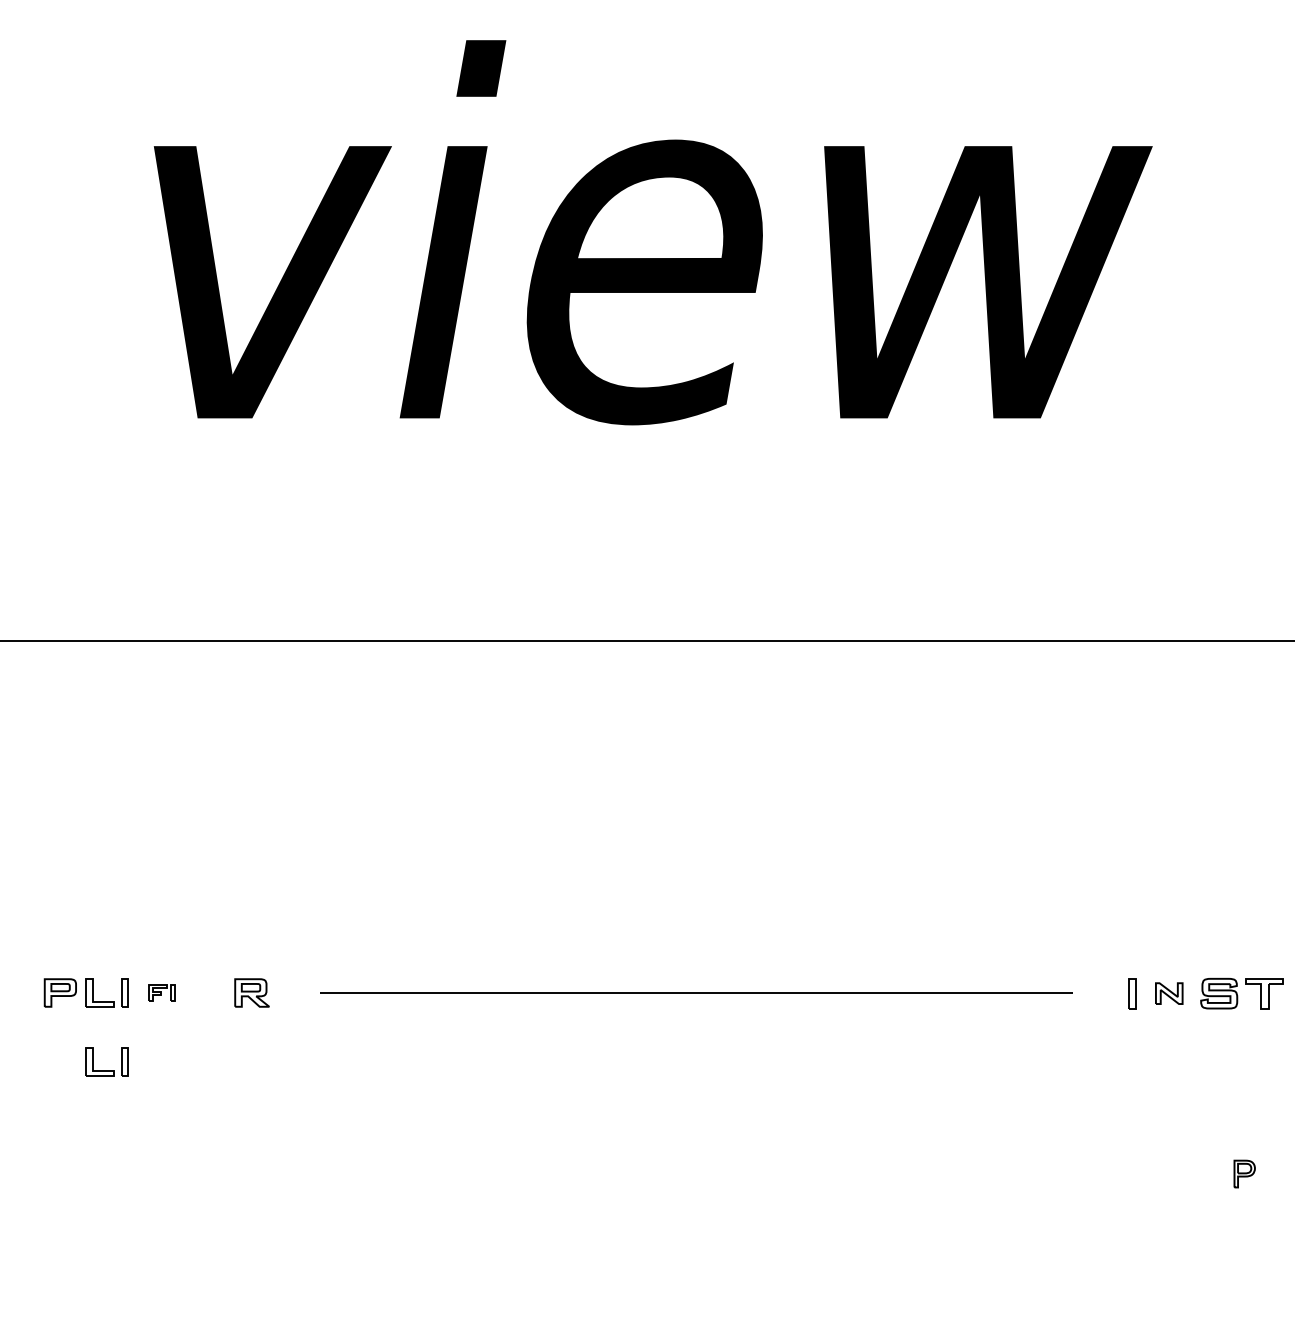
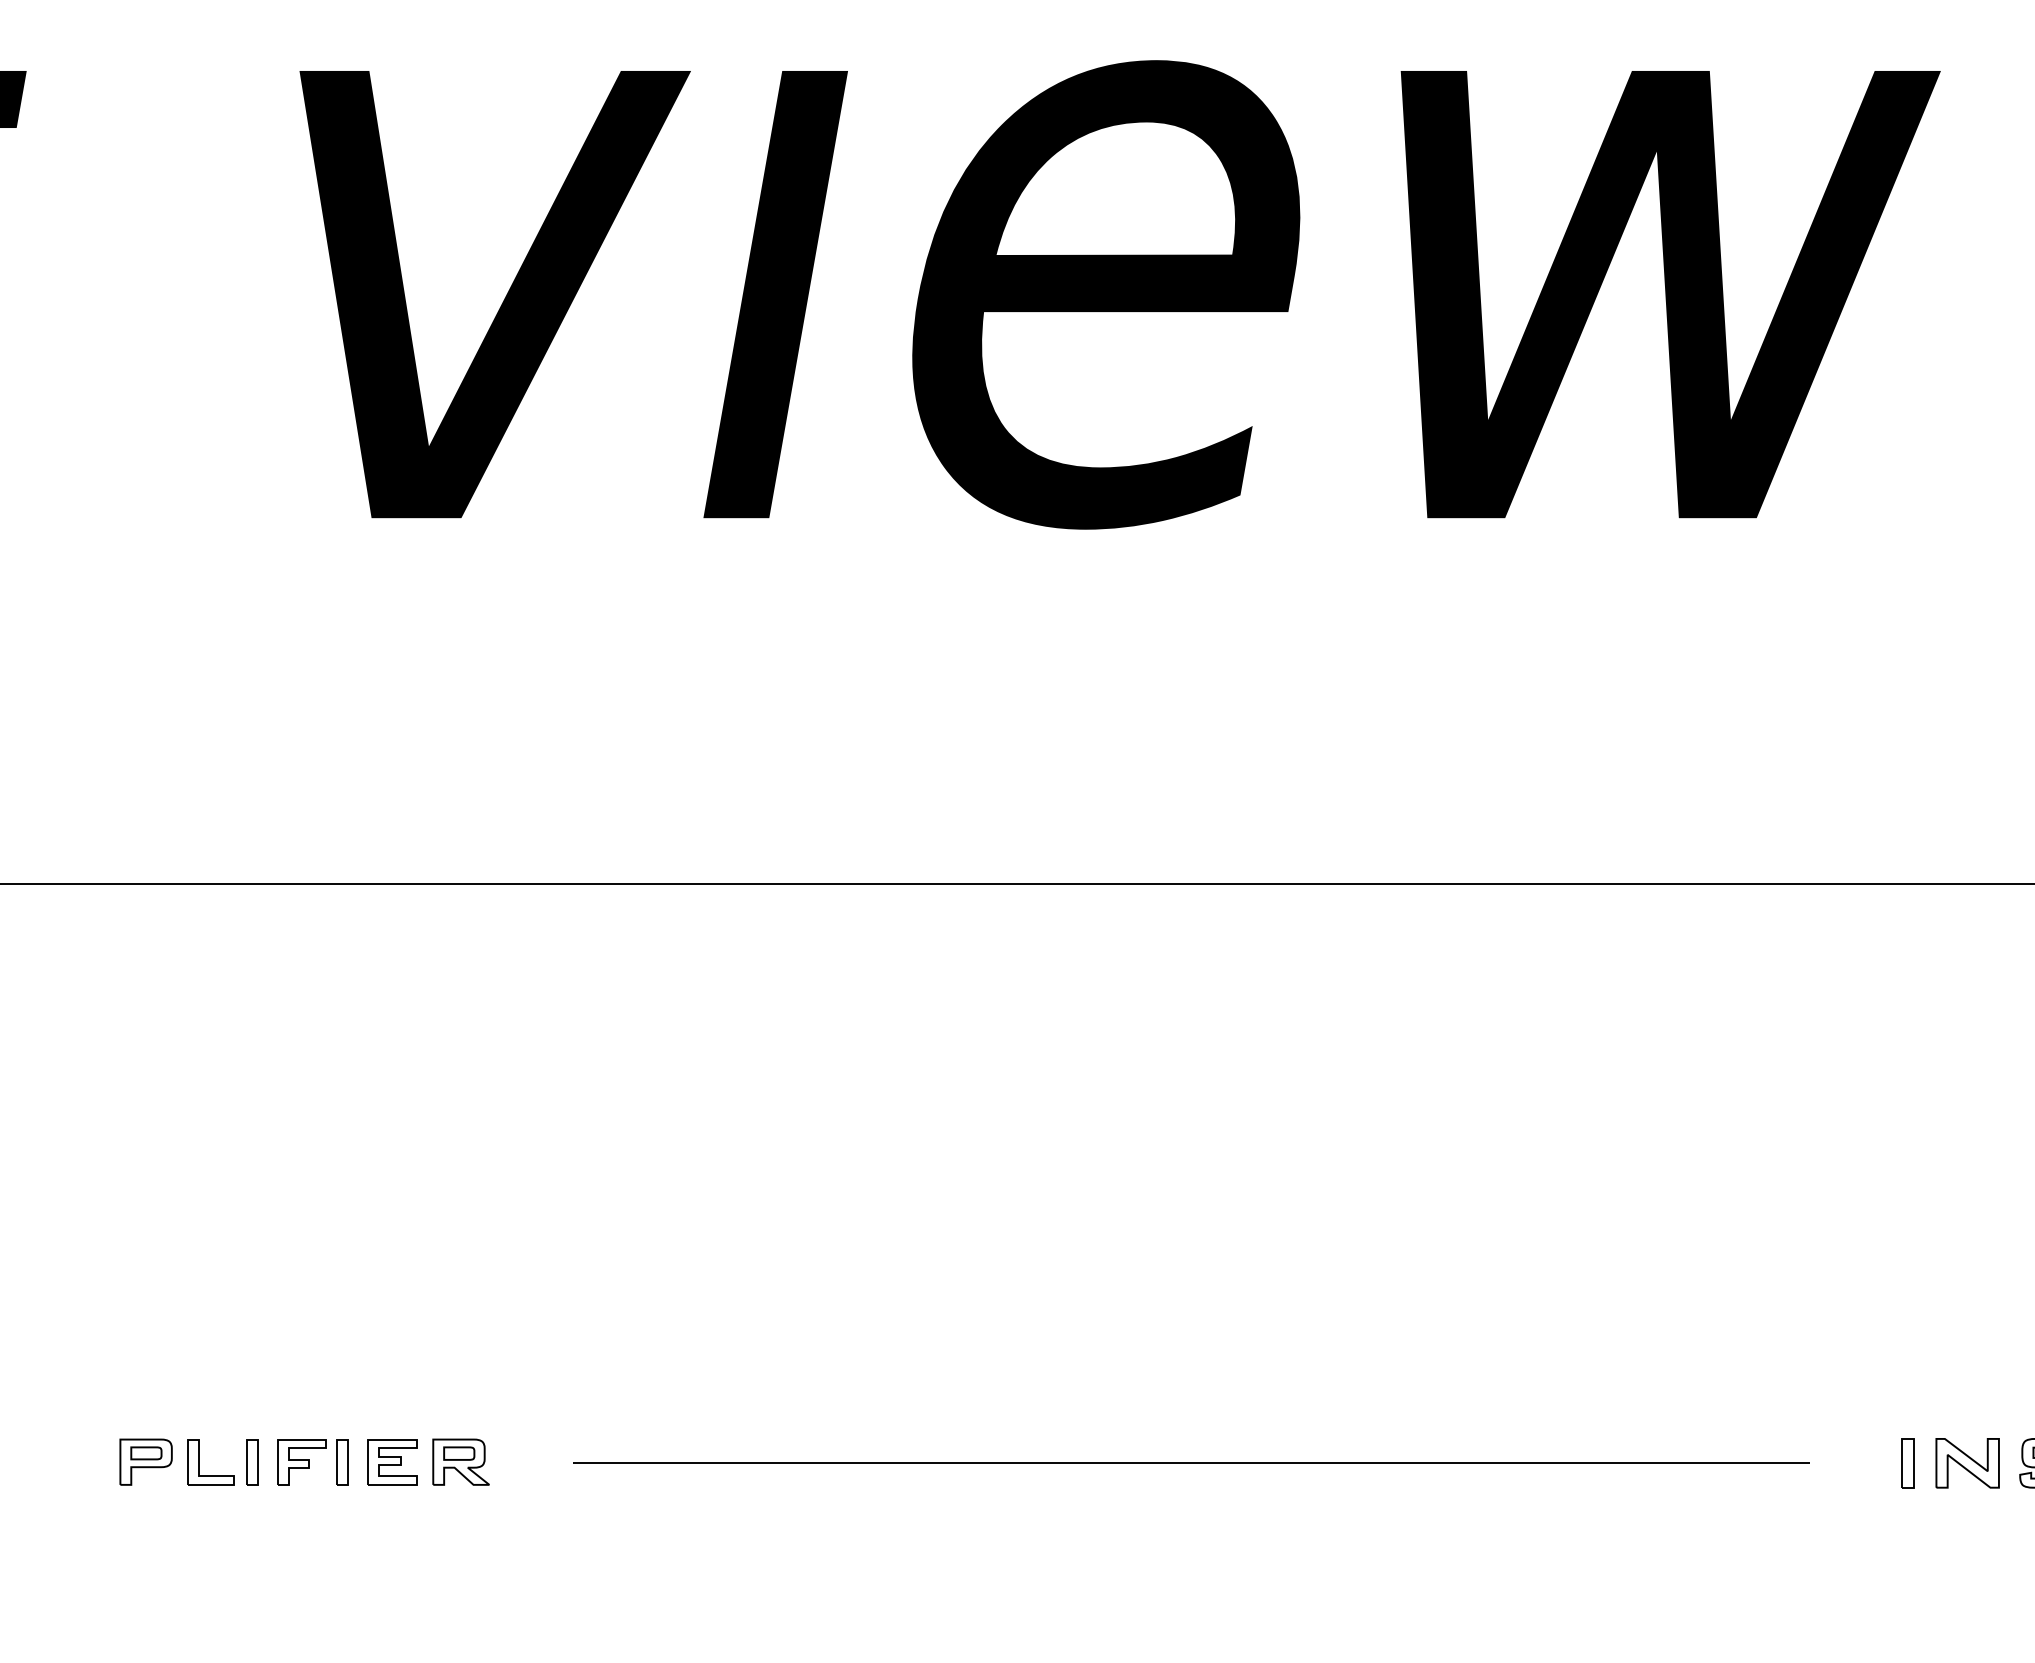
part: (161, 992) -> (312, 1461), size x1.67
part: (210, 992) -> (392, 1461), added
part: (1169, 993) -> (1968, 1463), size x1.43
part: (106, 1070) -> (221, 1589), removed

